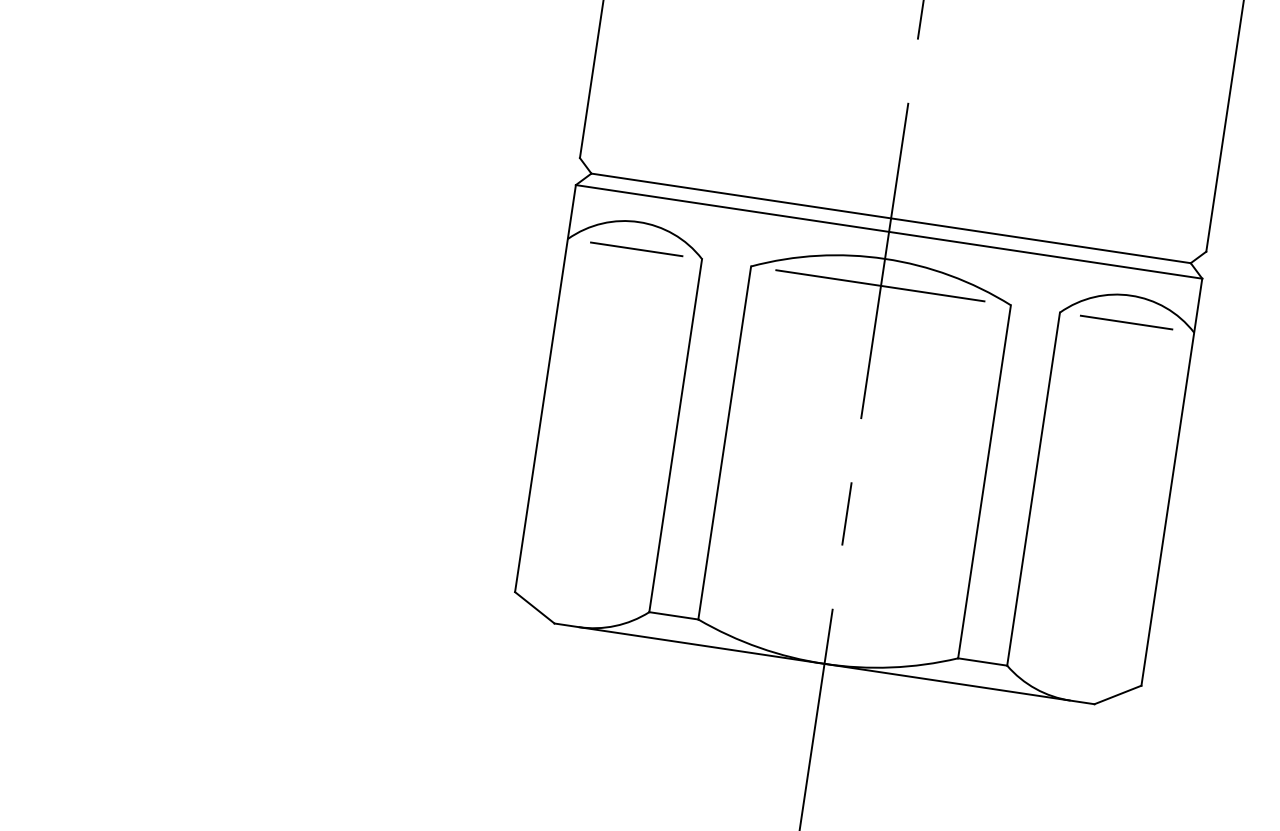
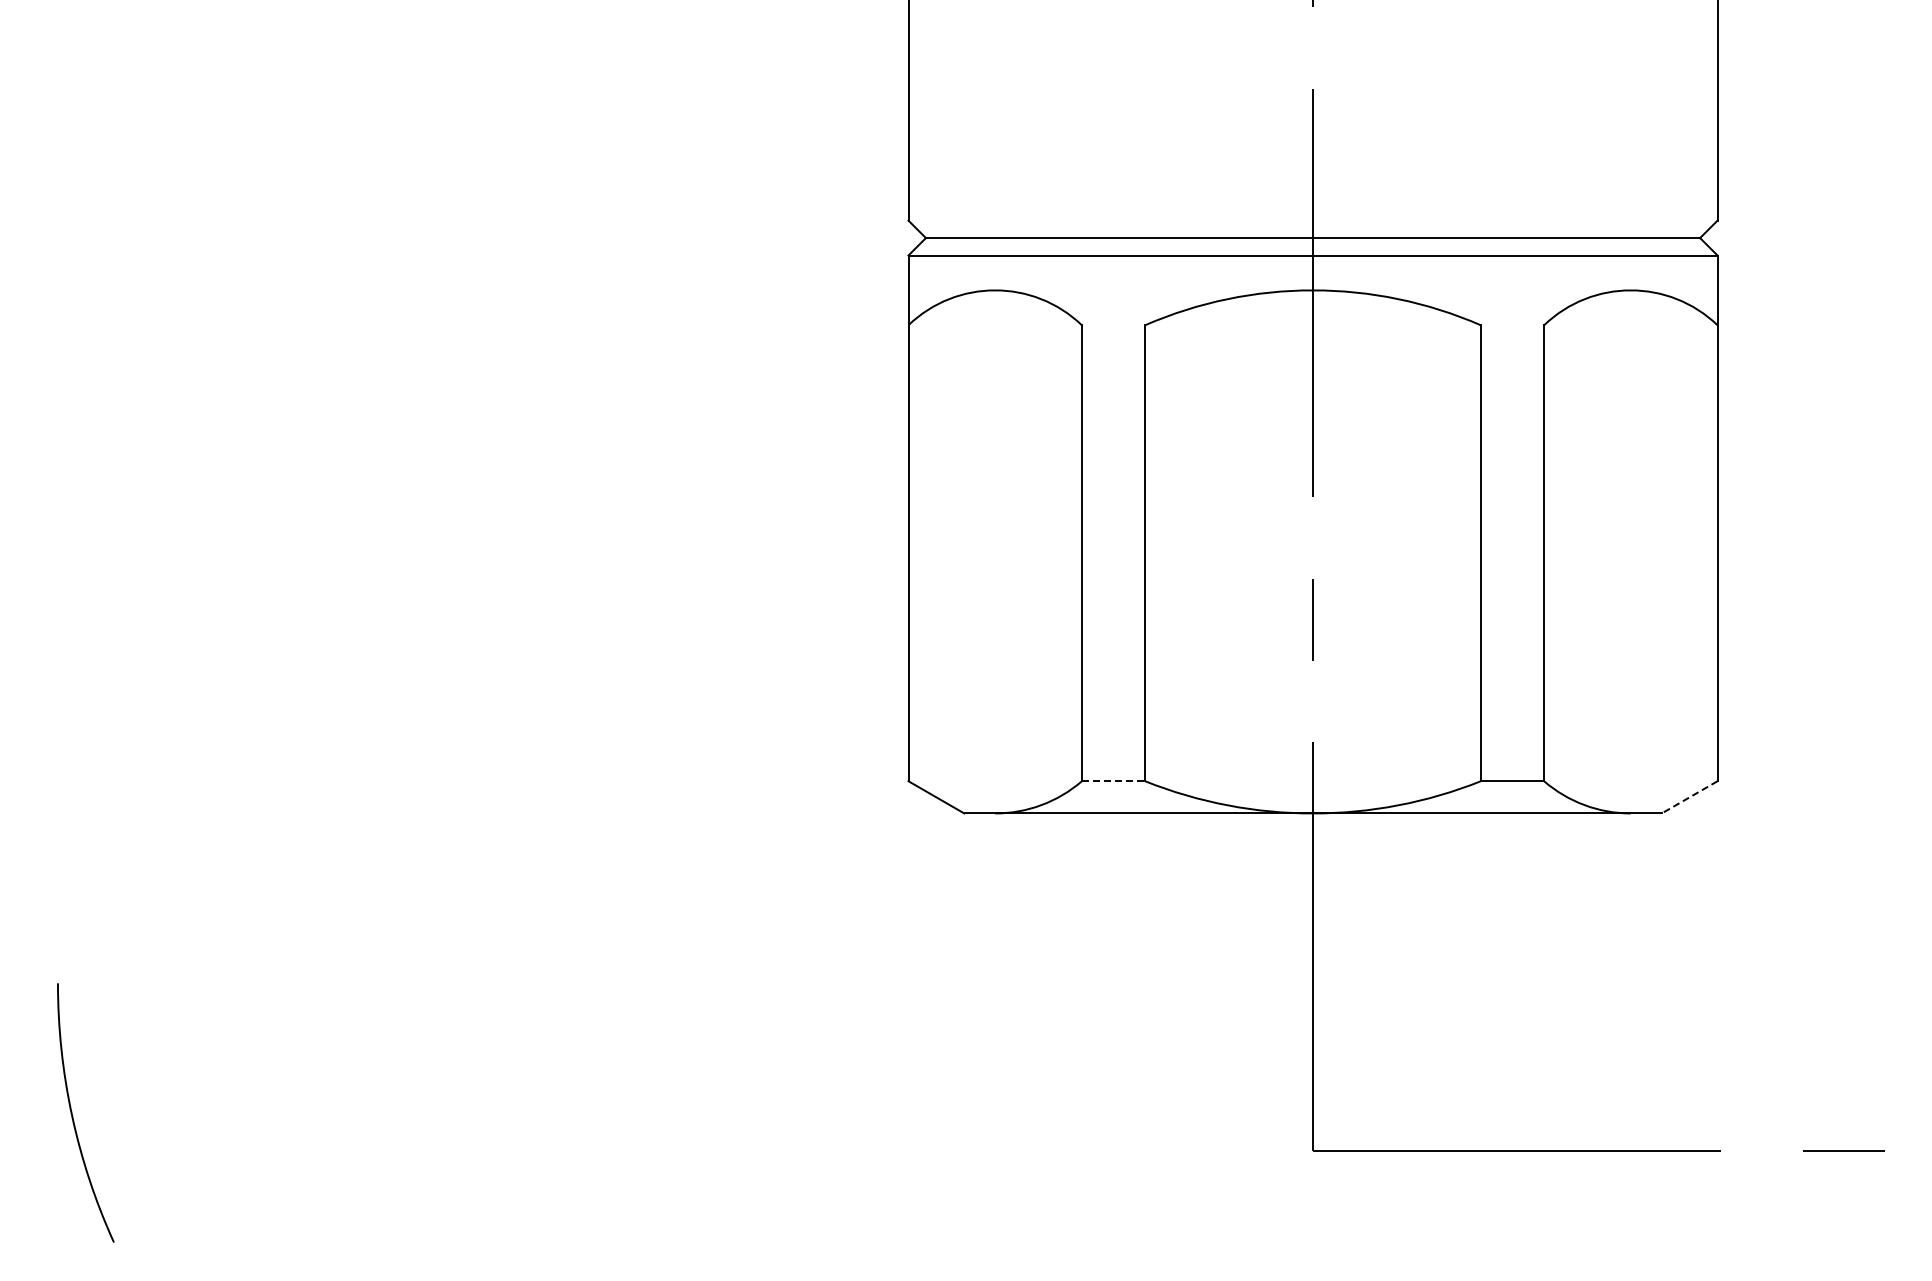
line: (636, 248) -> (996, 324), removed
line: (879, 285) -> (1311, 325), removed
line: (1126, 322) -> (1630, 325), removed
line: (673, 616) -> (1113, 781), solid -> dashed
line: (1117, 695) -> (1689, 797), solid -> dashed

